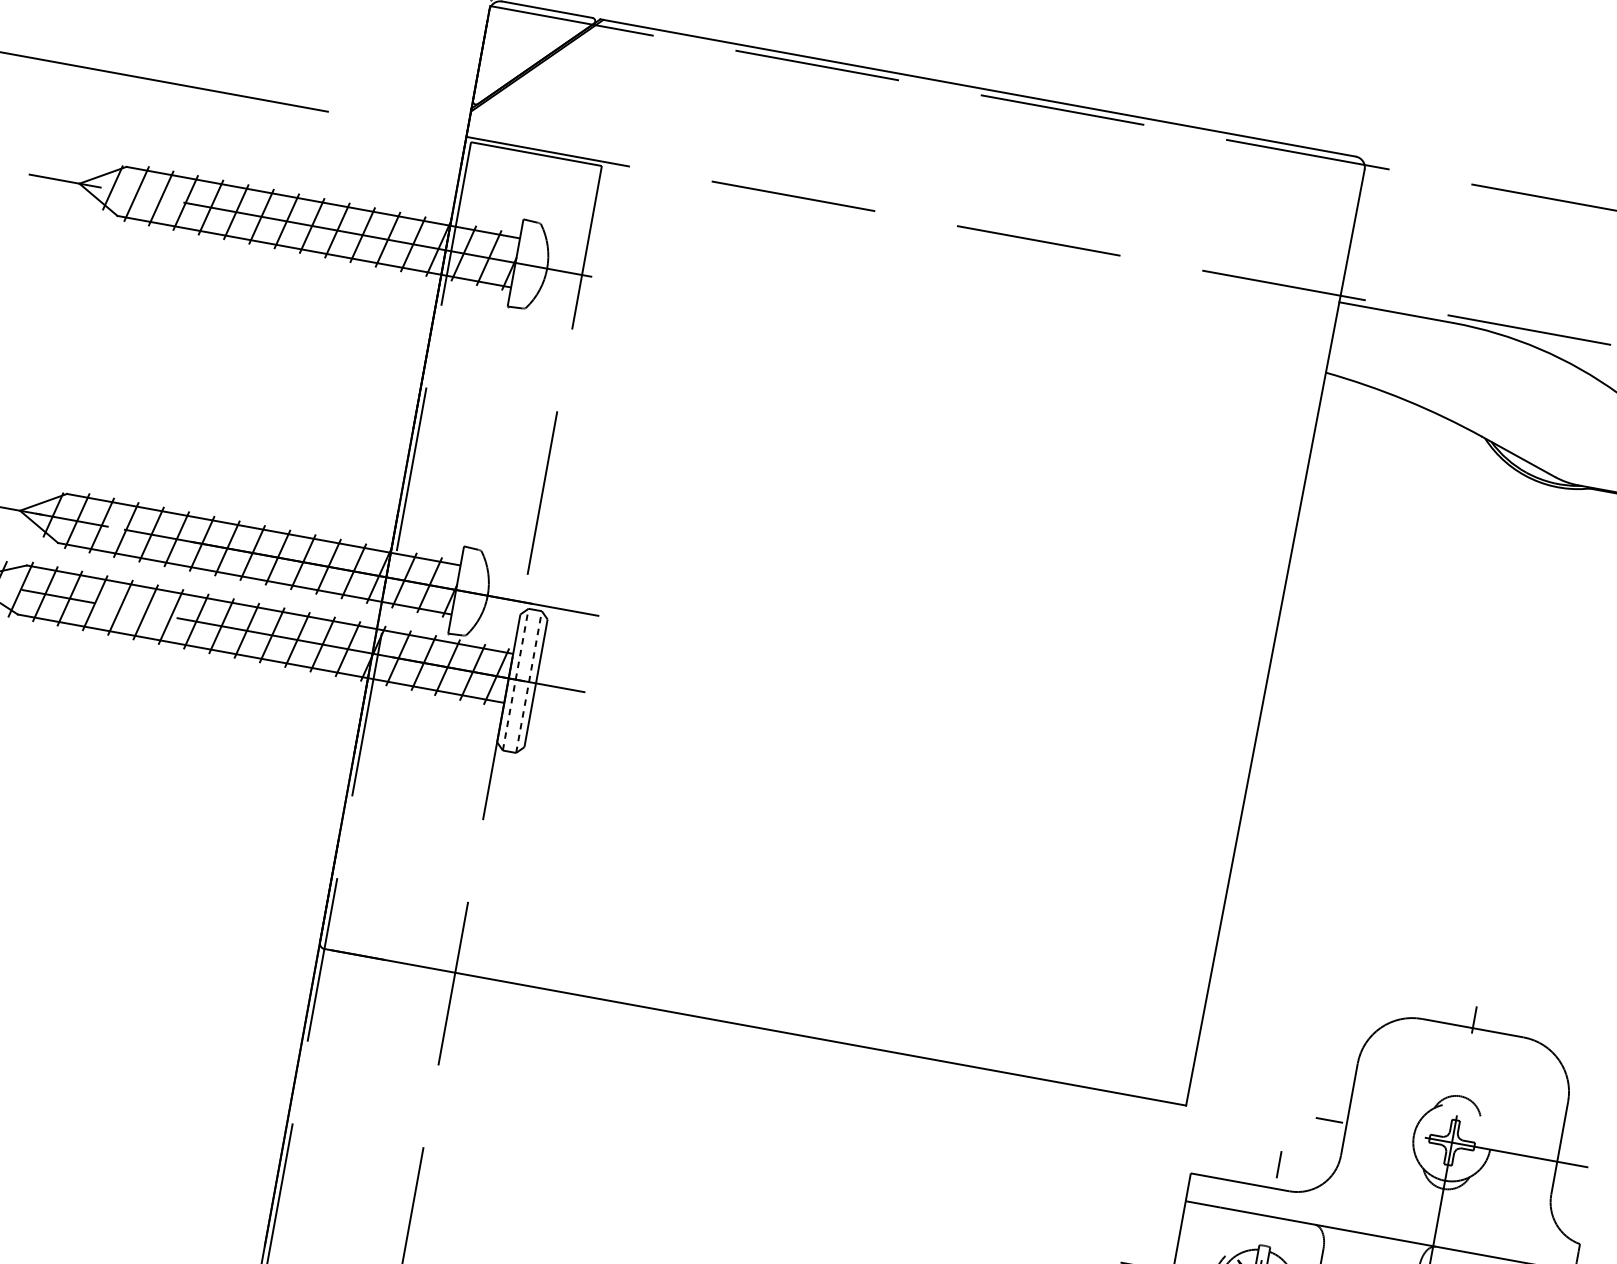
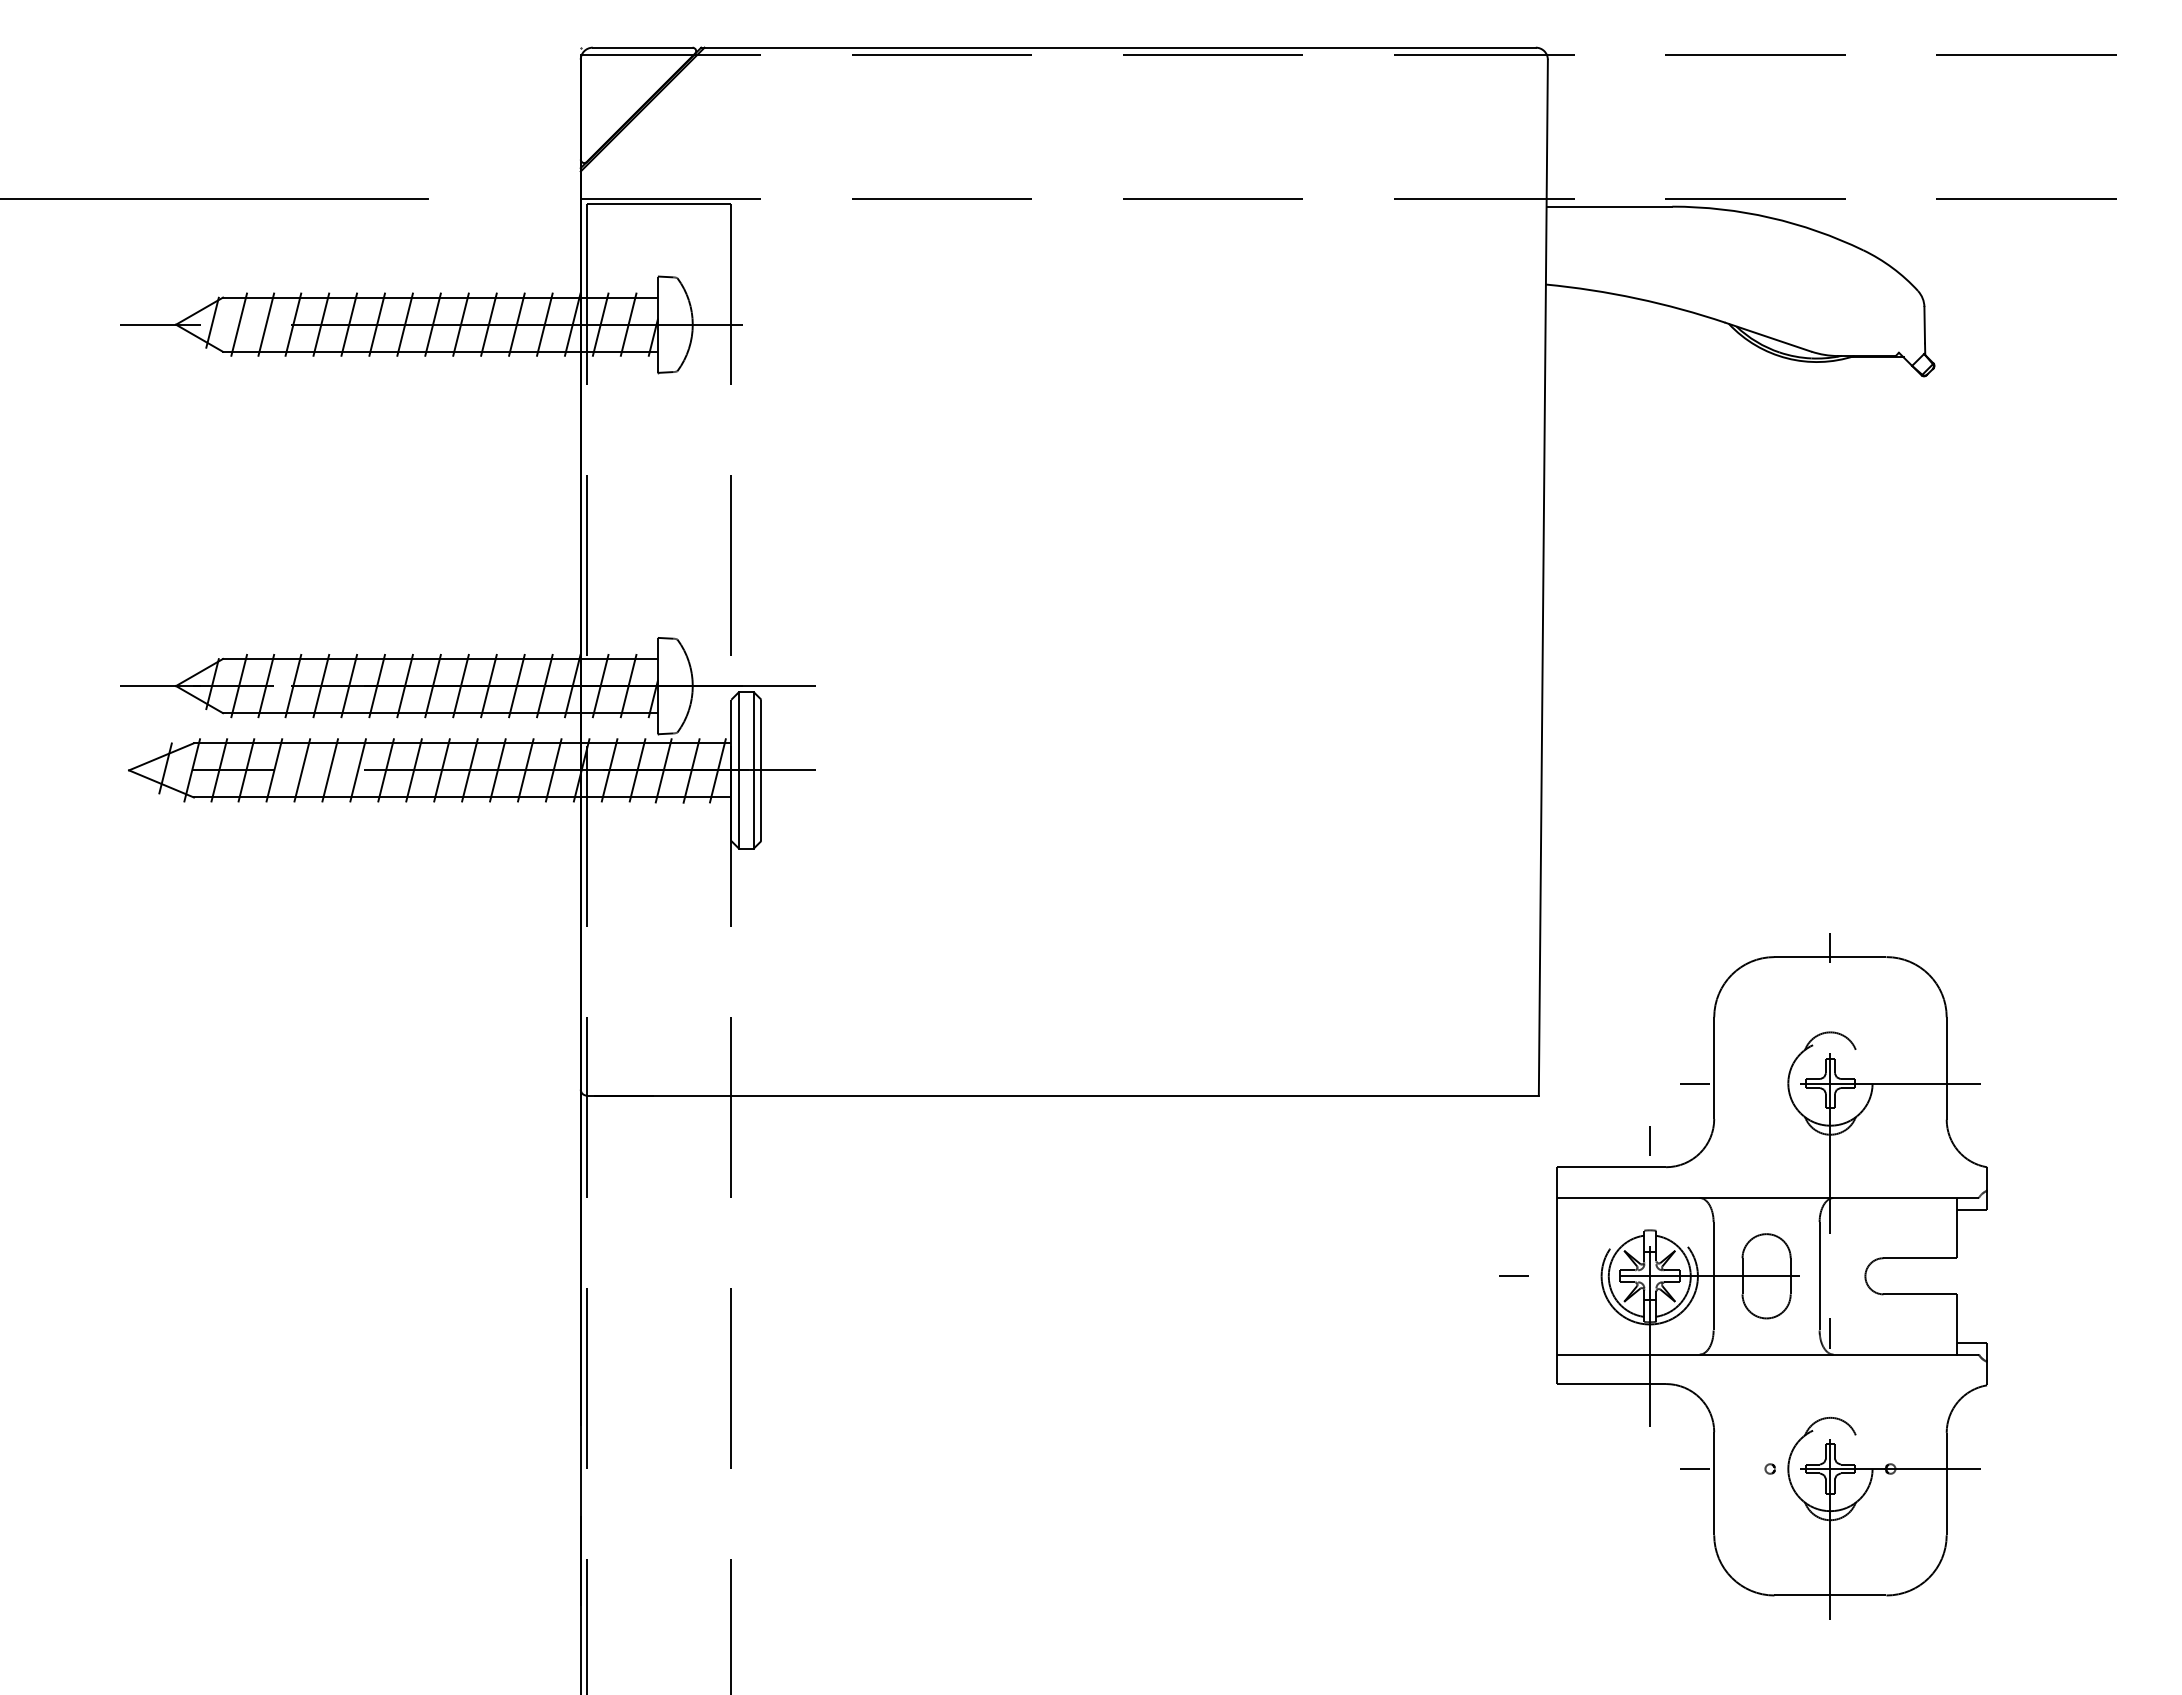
line: (516, 678) -> (739, 769), dashed -> solid
line: (528, 681) -> (753, 769), dashed -> solid

